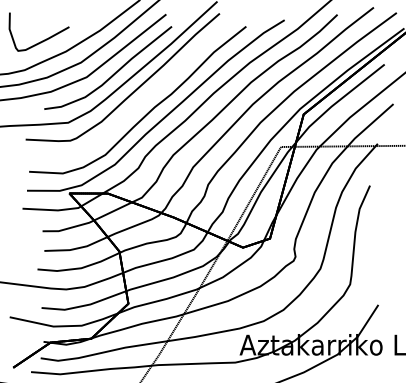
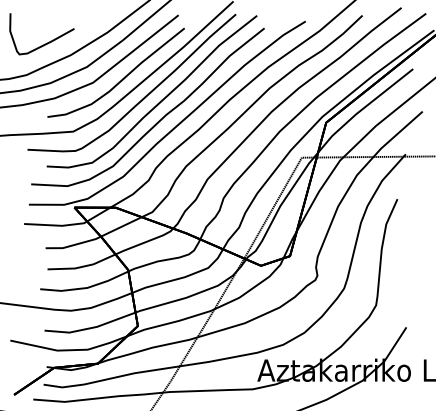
curve: (148, 94) -> (159, 101), added

